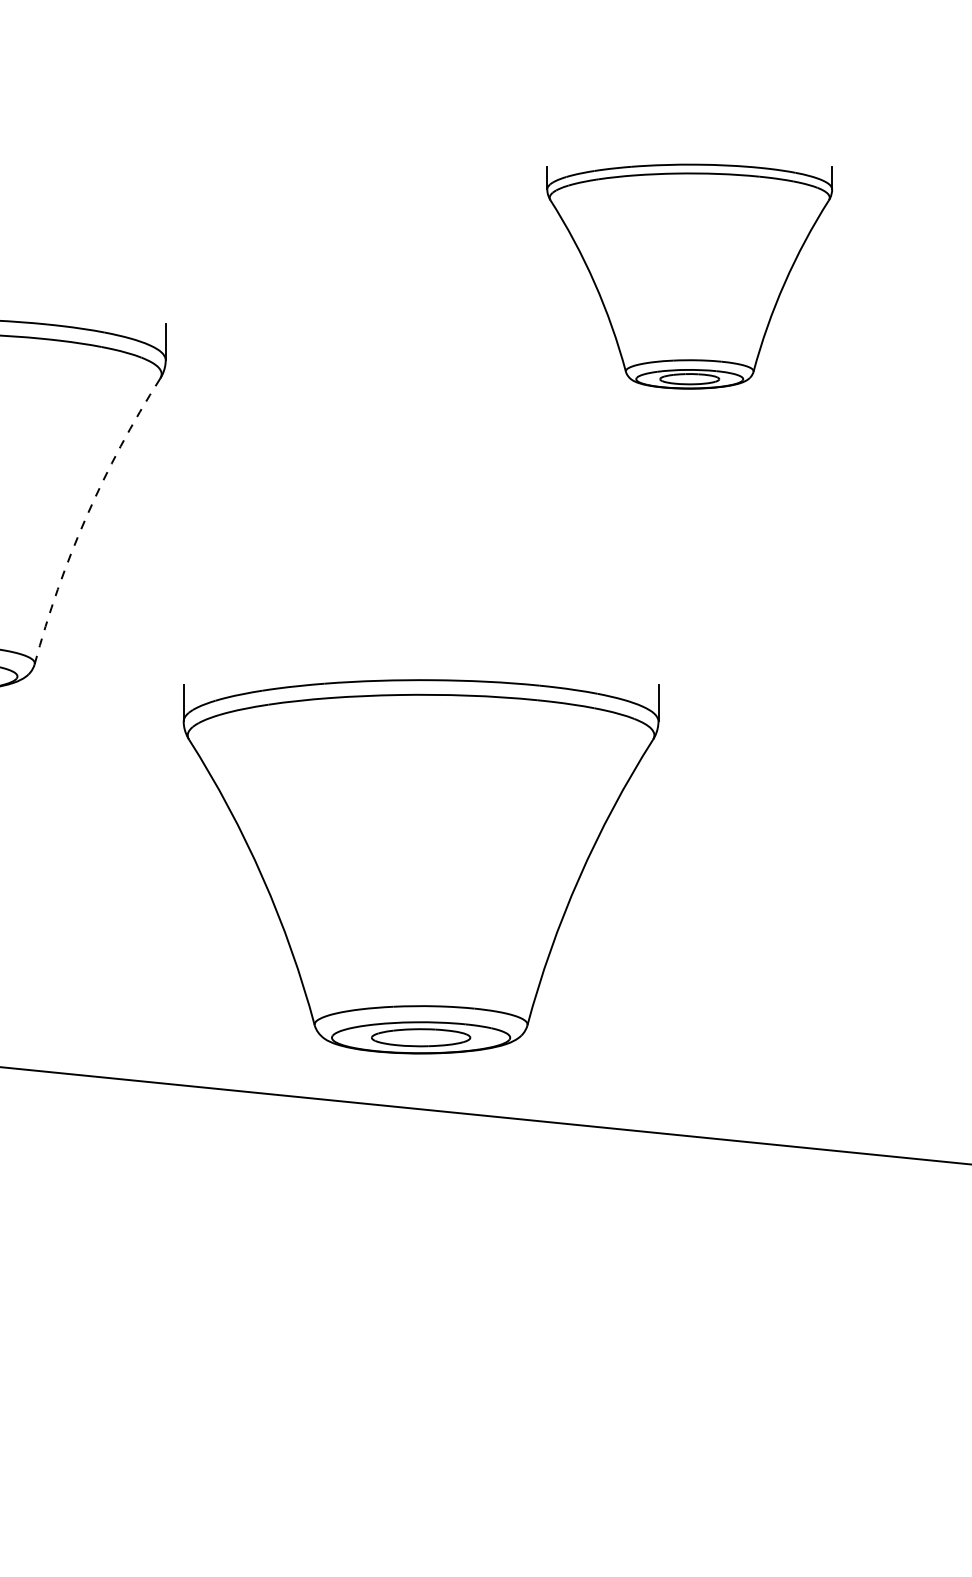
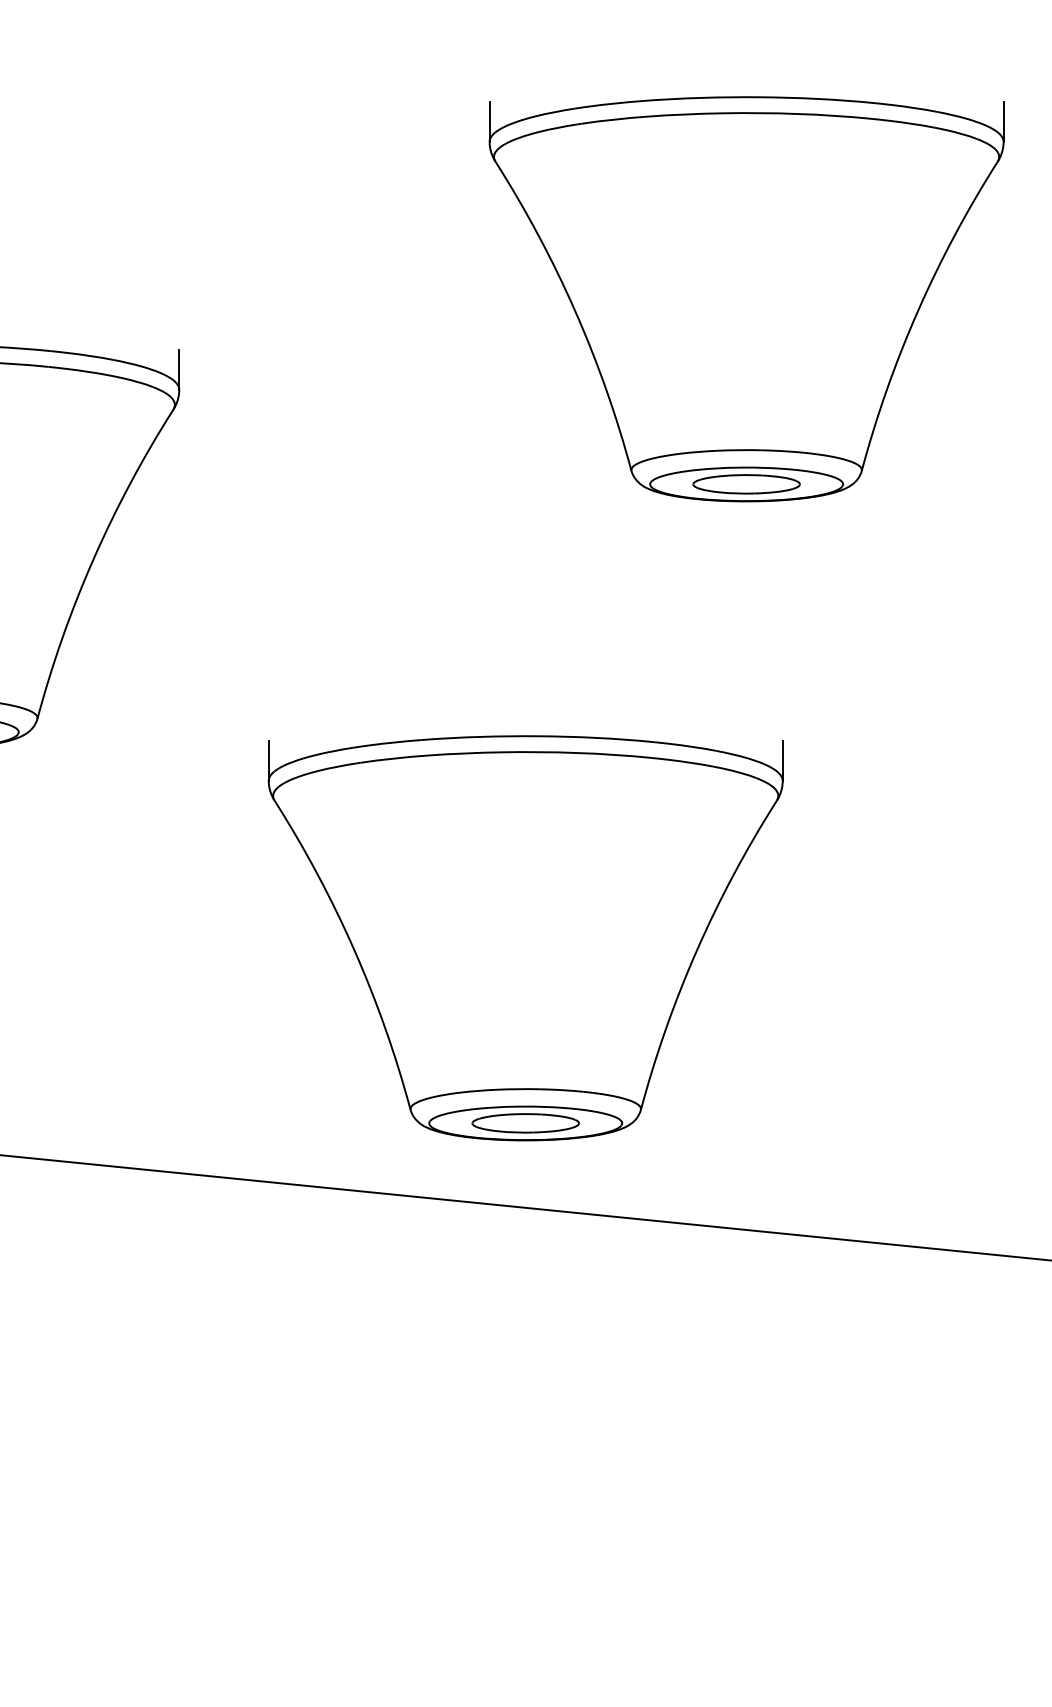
part: (689, 276) -> (746, 299), size x1.67
arc: (86, 516) -> (93, 559), dashed -> solid
part: (420, 867) -> (525, 938), moved

